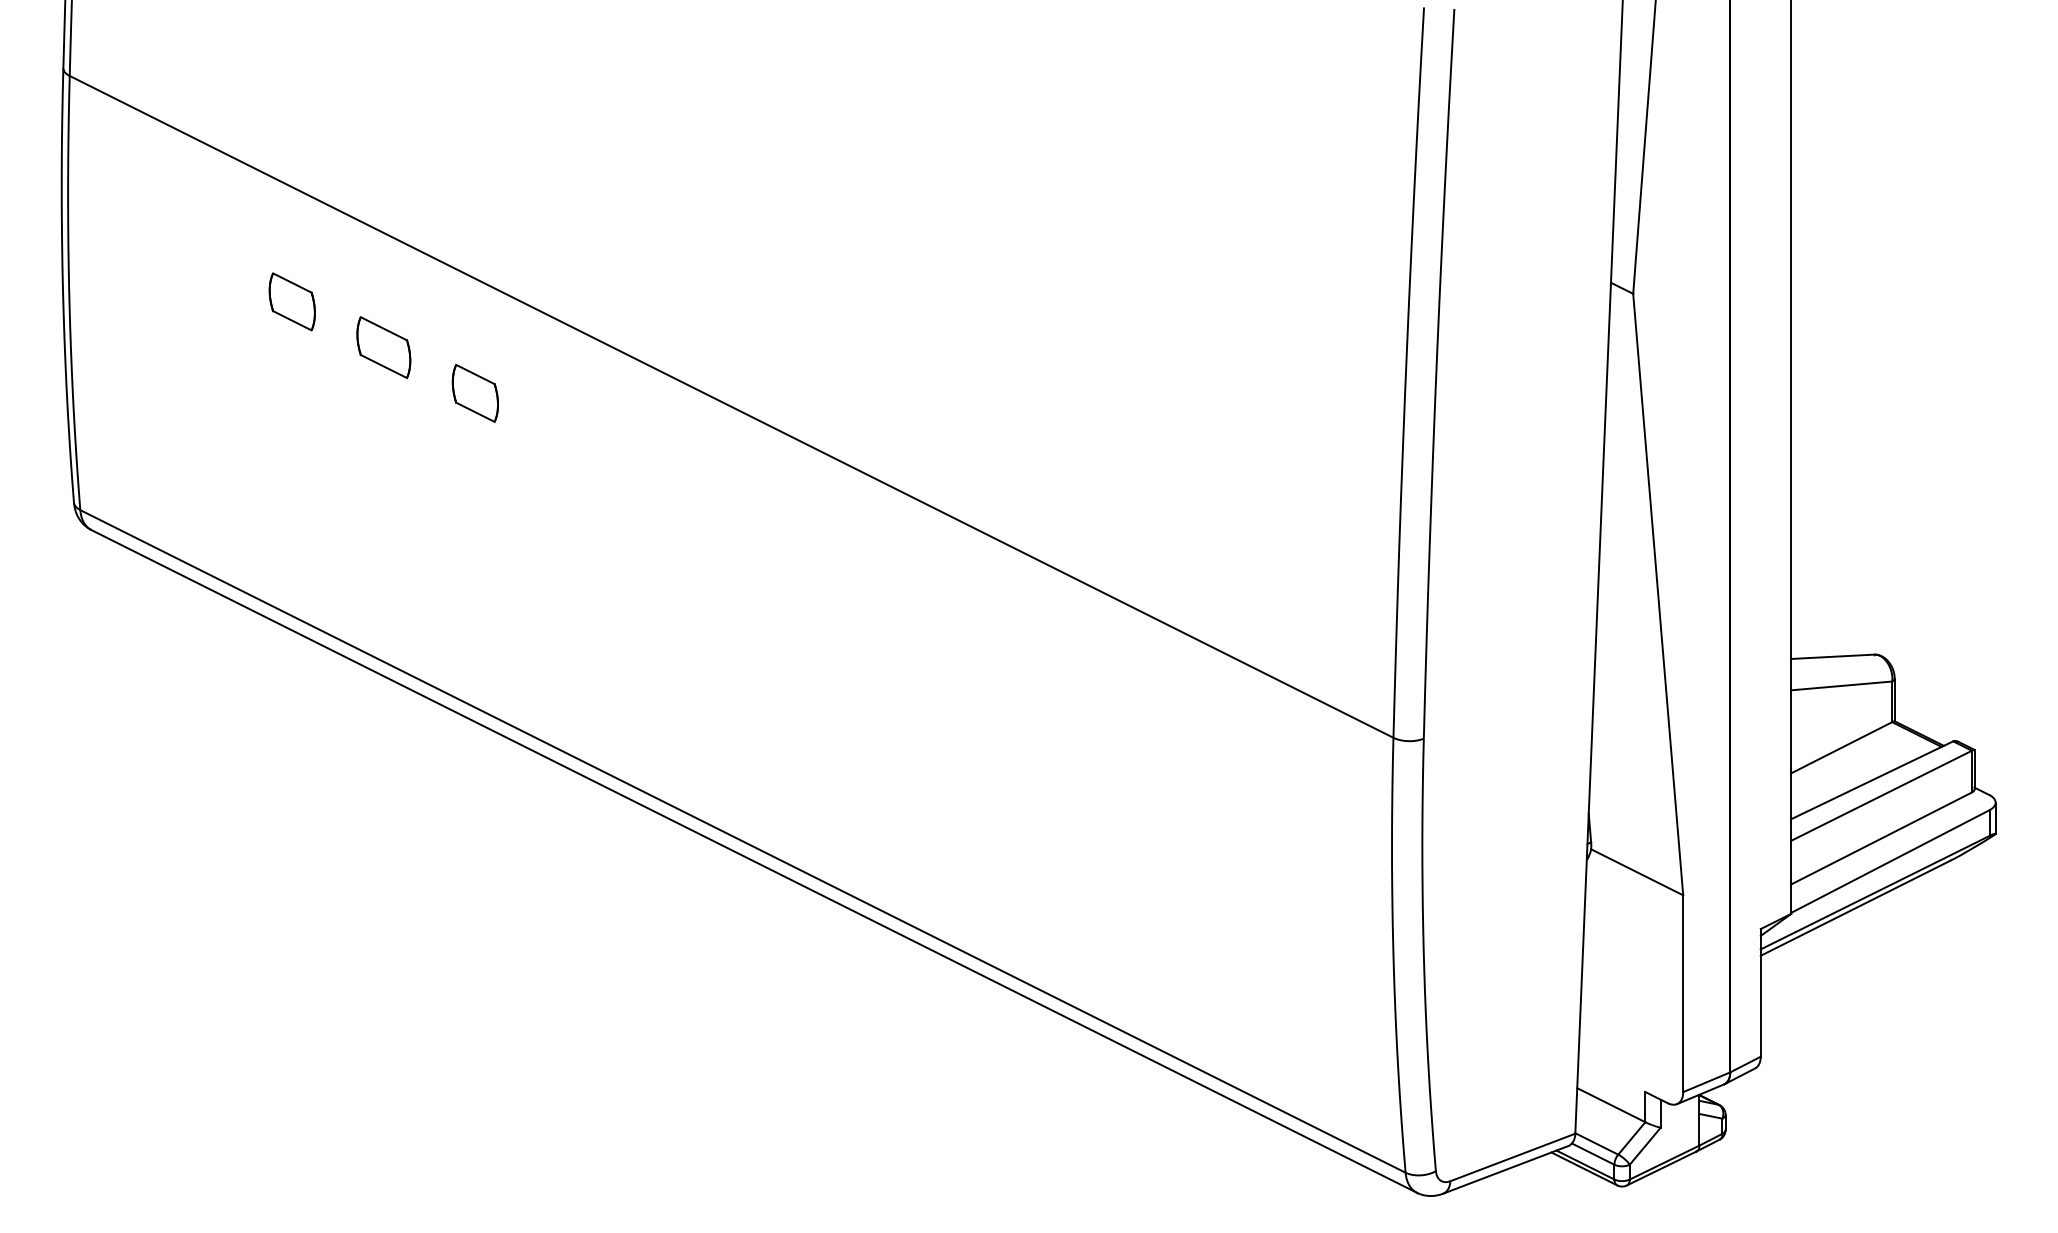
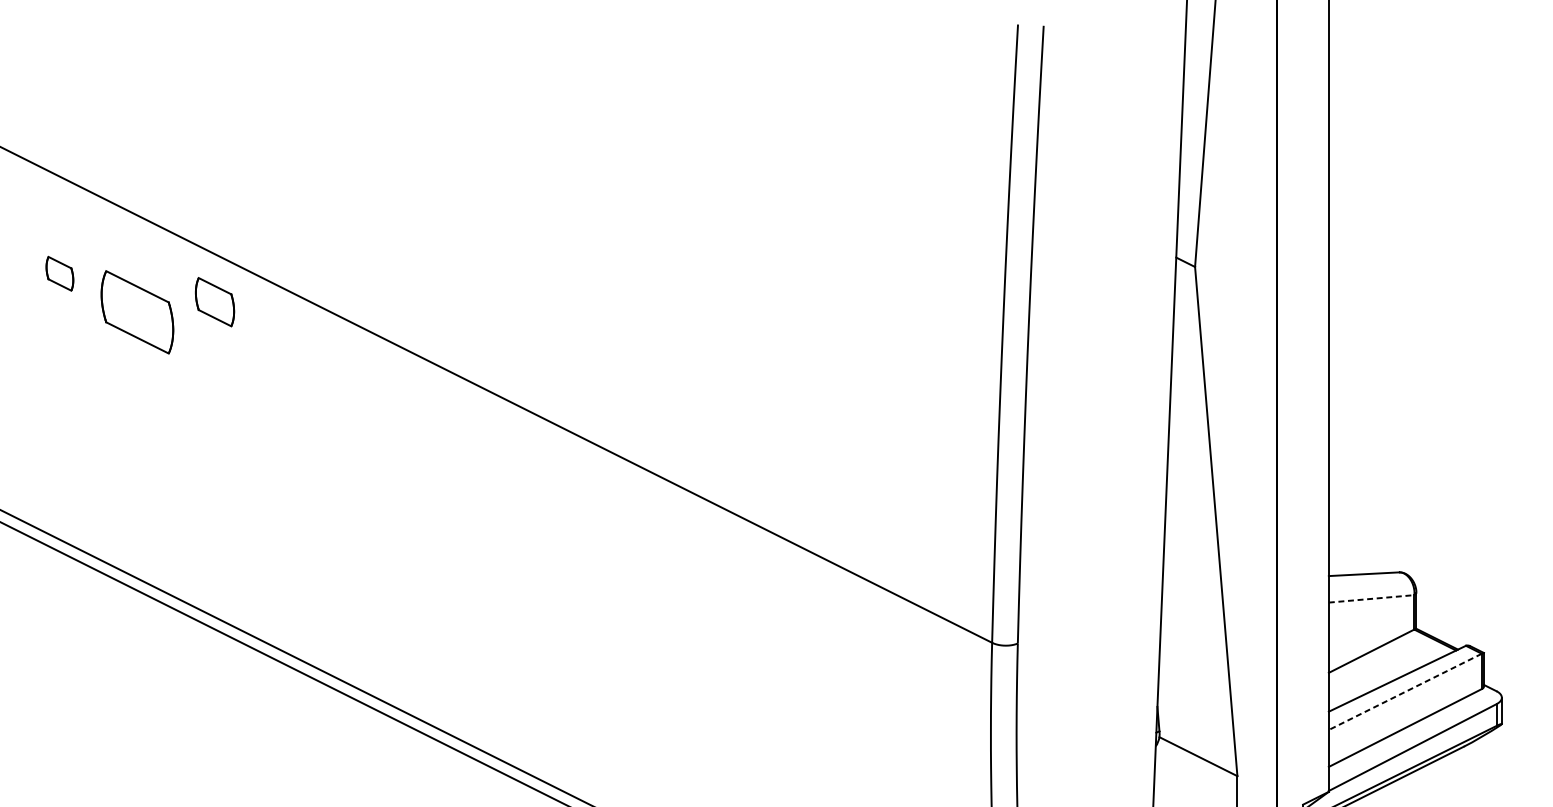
part: (291, 301) -> (59, 273), size x0.7
part: (383, 347) -> (137, 312), size x1.6
part: (474, 393) -> (214, 302), moved
line: (1841, 685) -> (1371, 598), solid -> dashed
line: (1881, 795) -> (1405, 691), solid -> dashed

